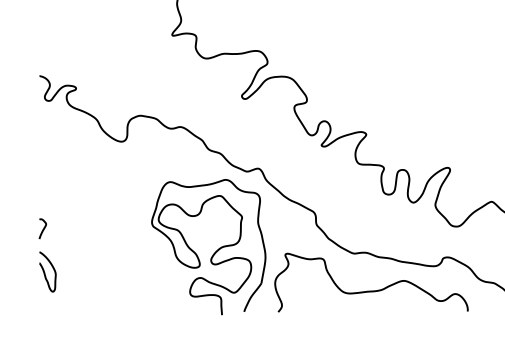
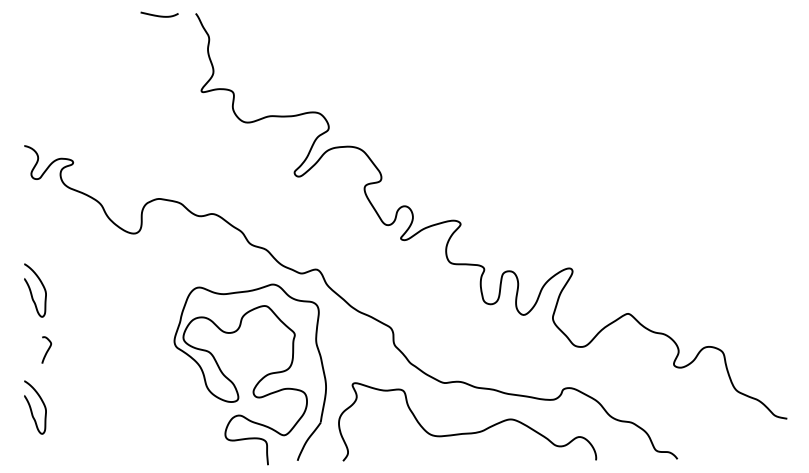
curve: (44, 184) -> (31, 290), added
curve: (43, 228) -> (47, 349), moved

